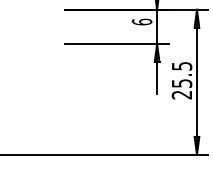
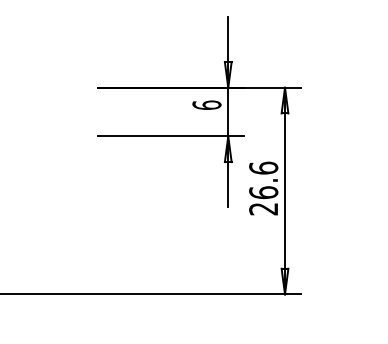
text: (181, 74) -> (263, 180), 25.5 -> 26.6

